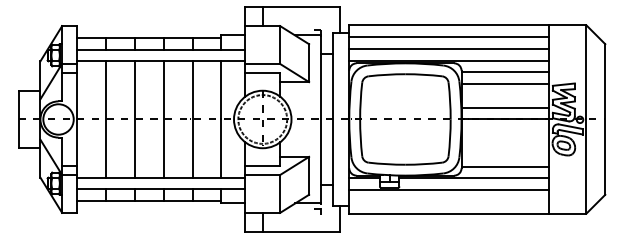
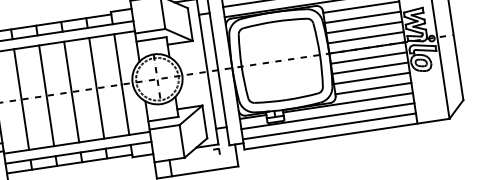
line: (505, 95) -> (364, 27), added
line: (505, 131) -> (368, 58), added
line: (505, 143) -> (370, 68), added
line: (505, 154) -> (371, 78), added
line: (449, 201) -> (329, 126), added

